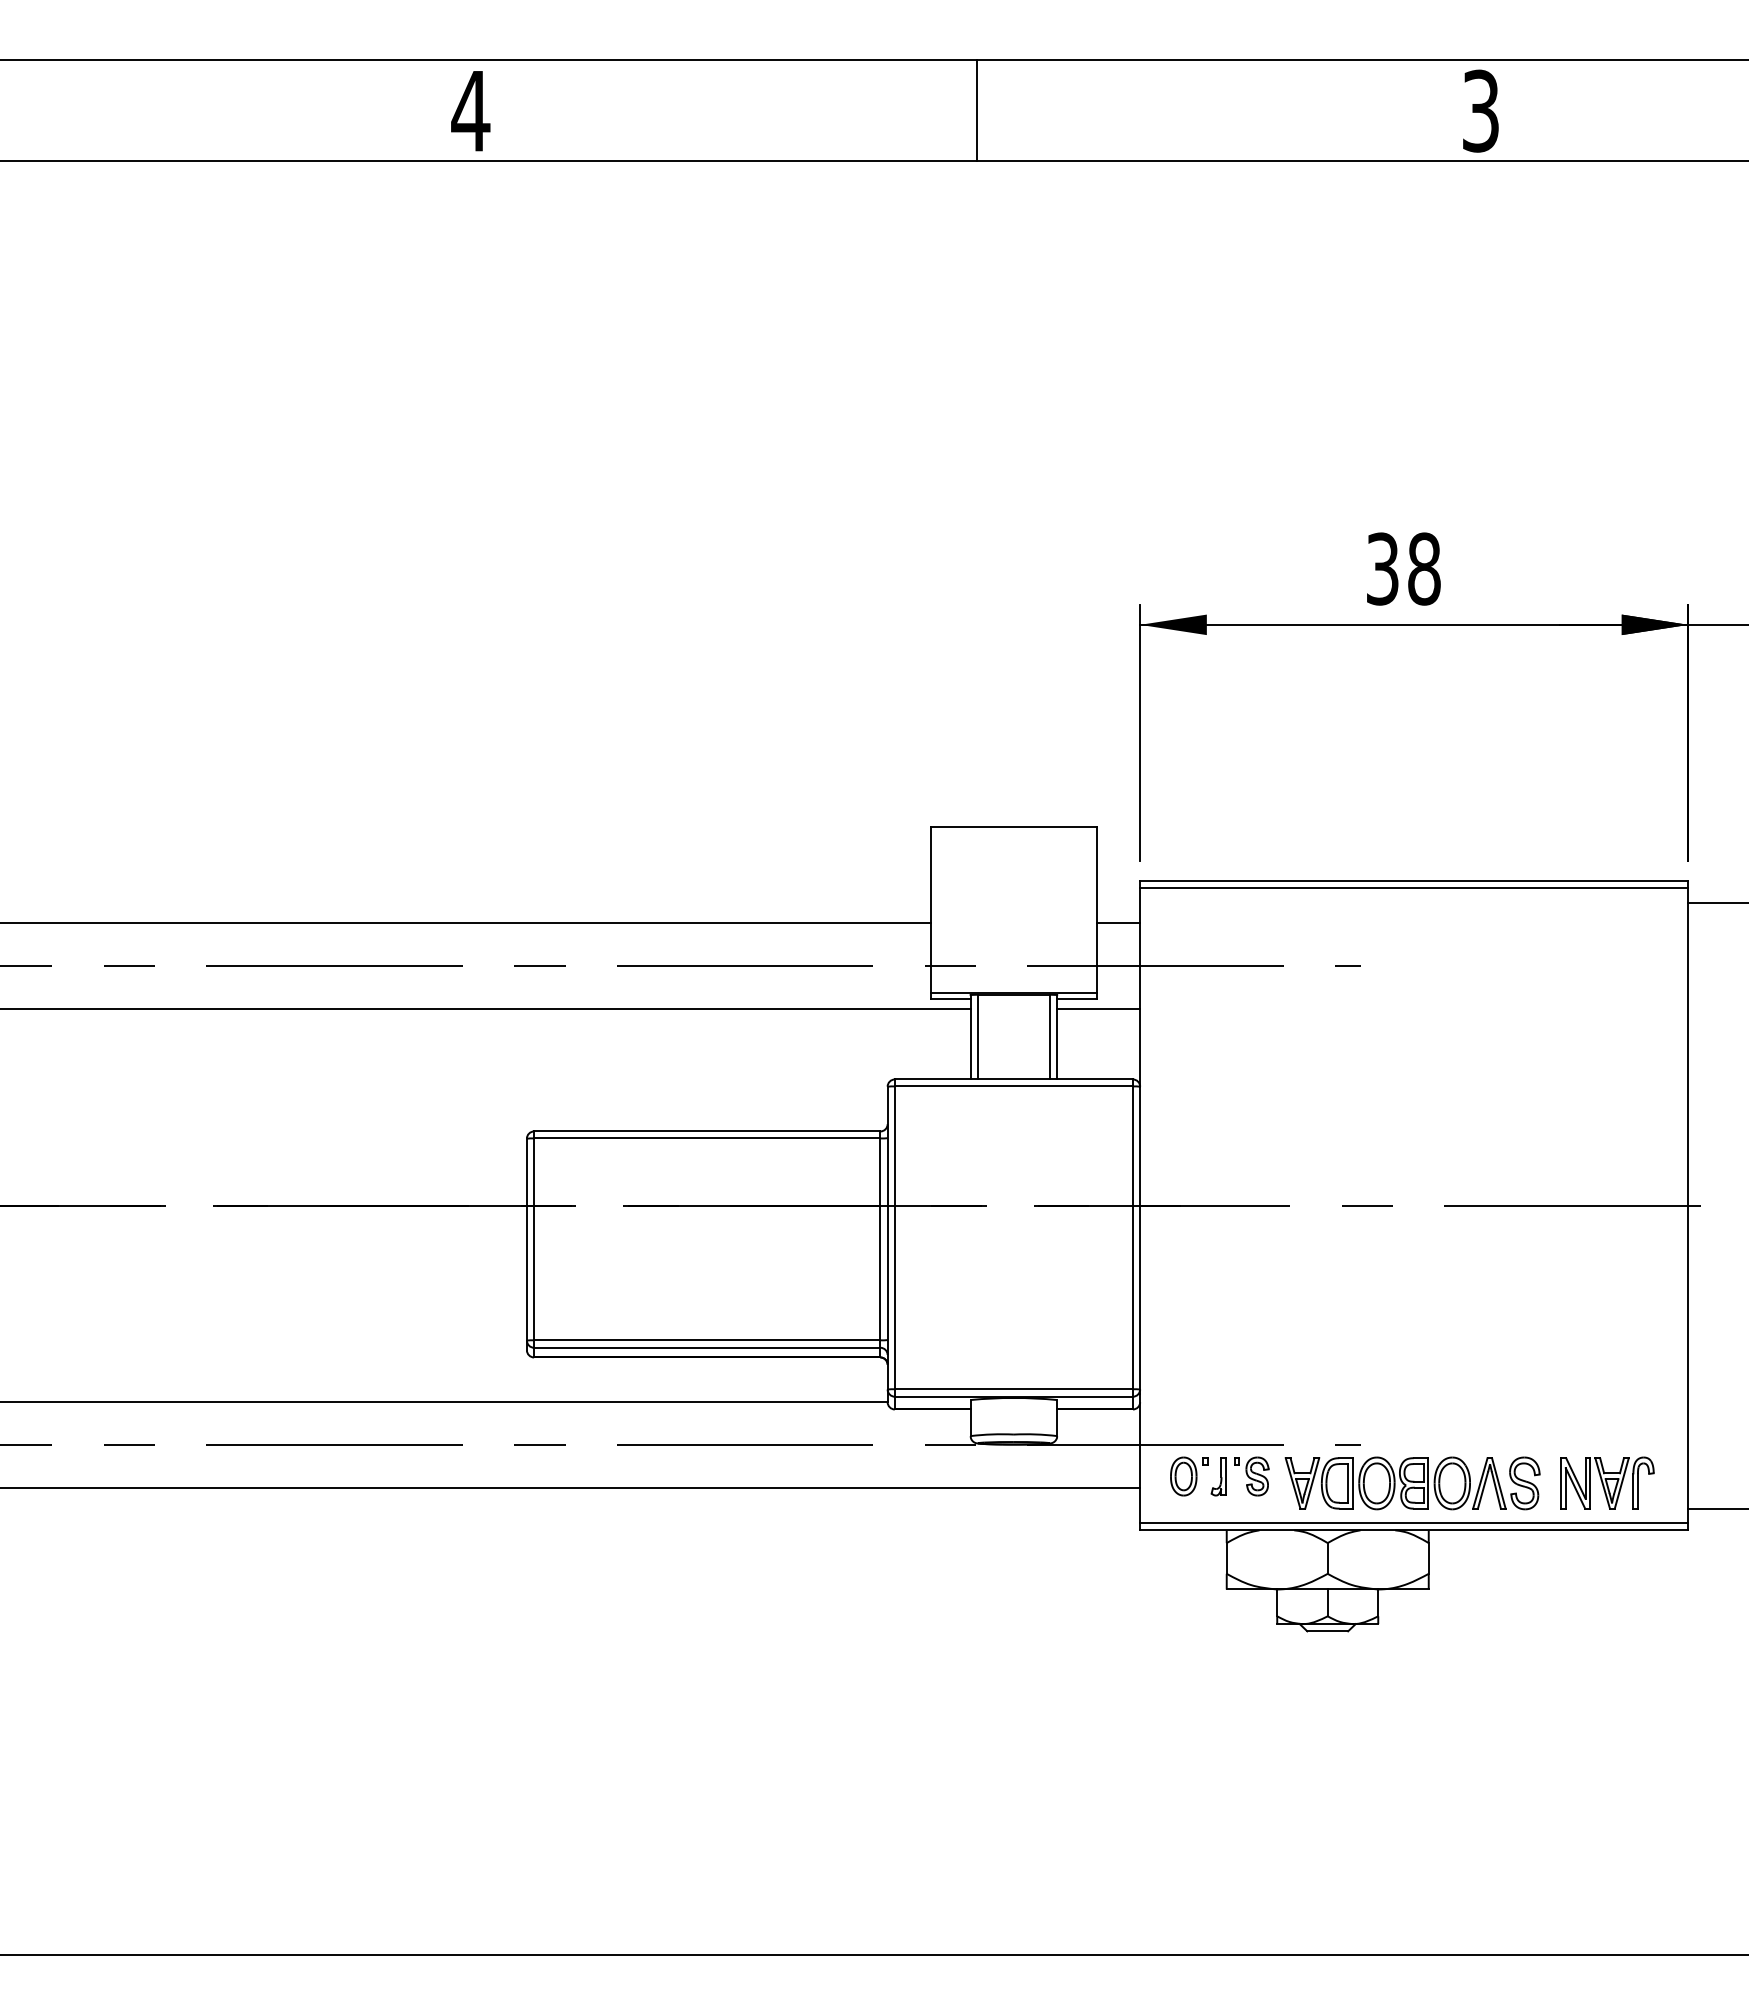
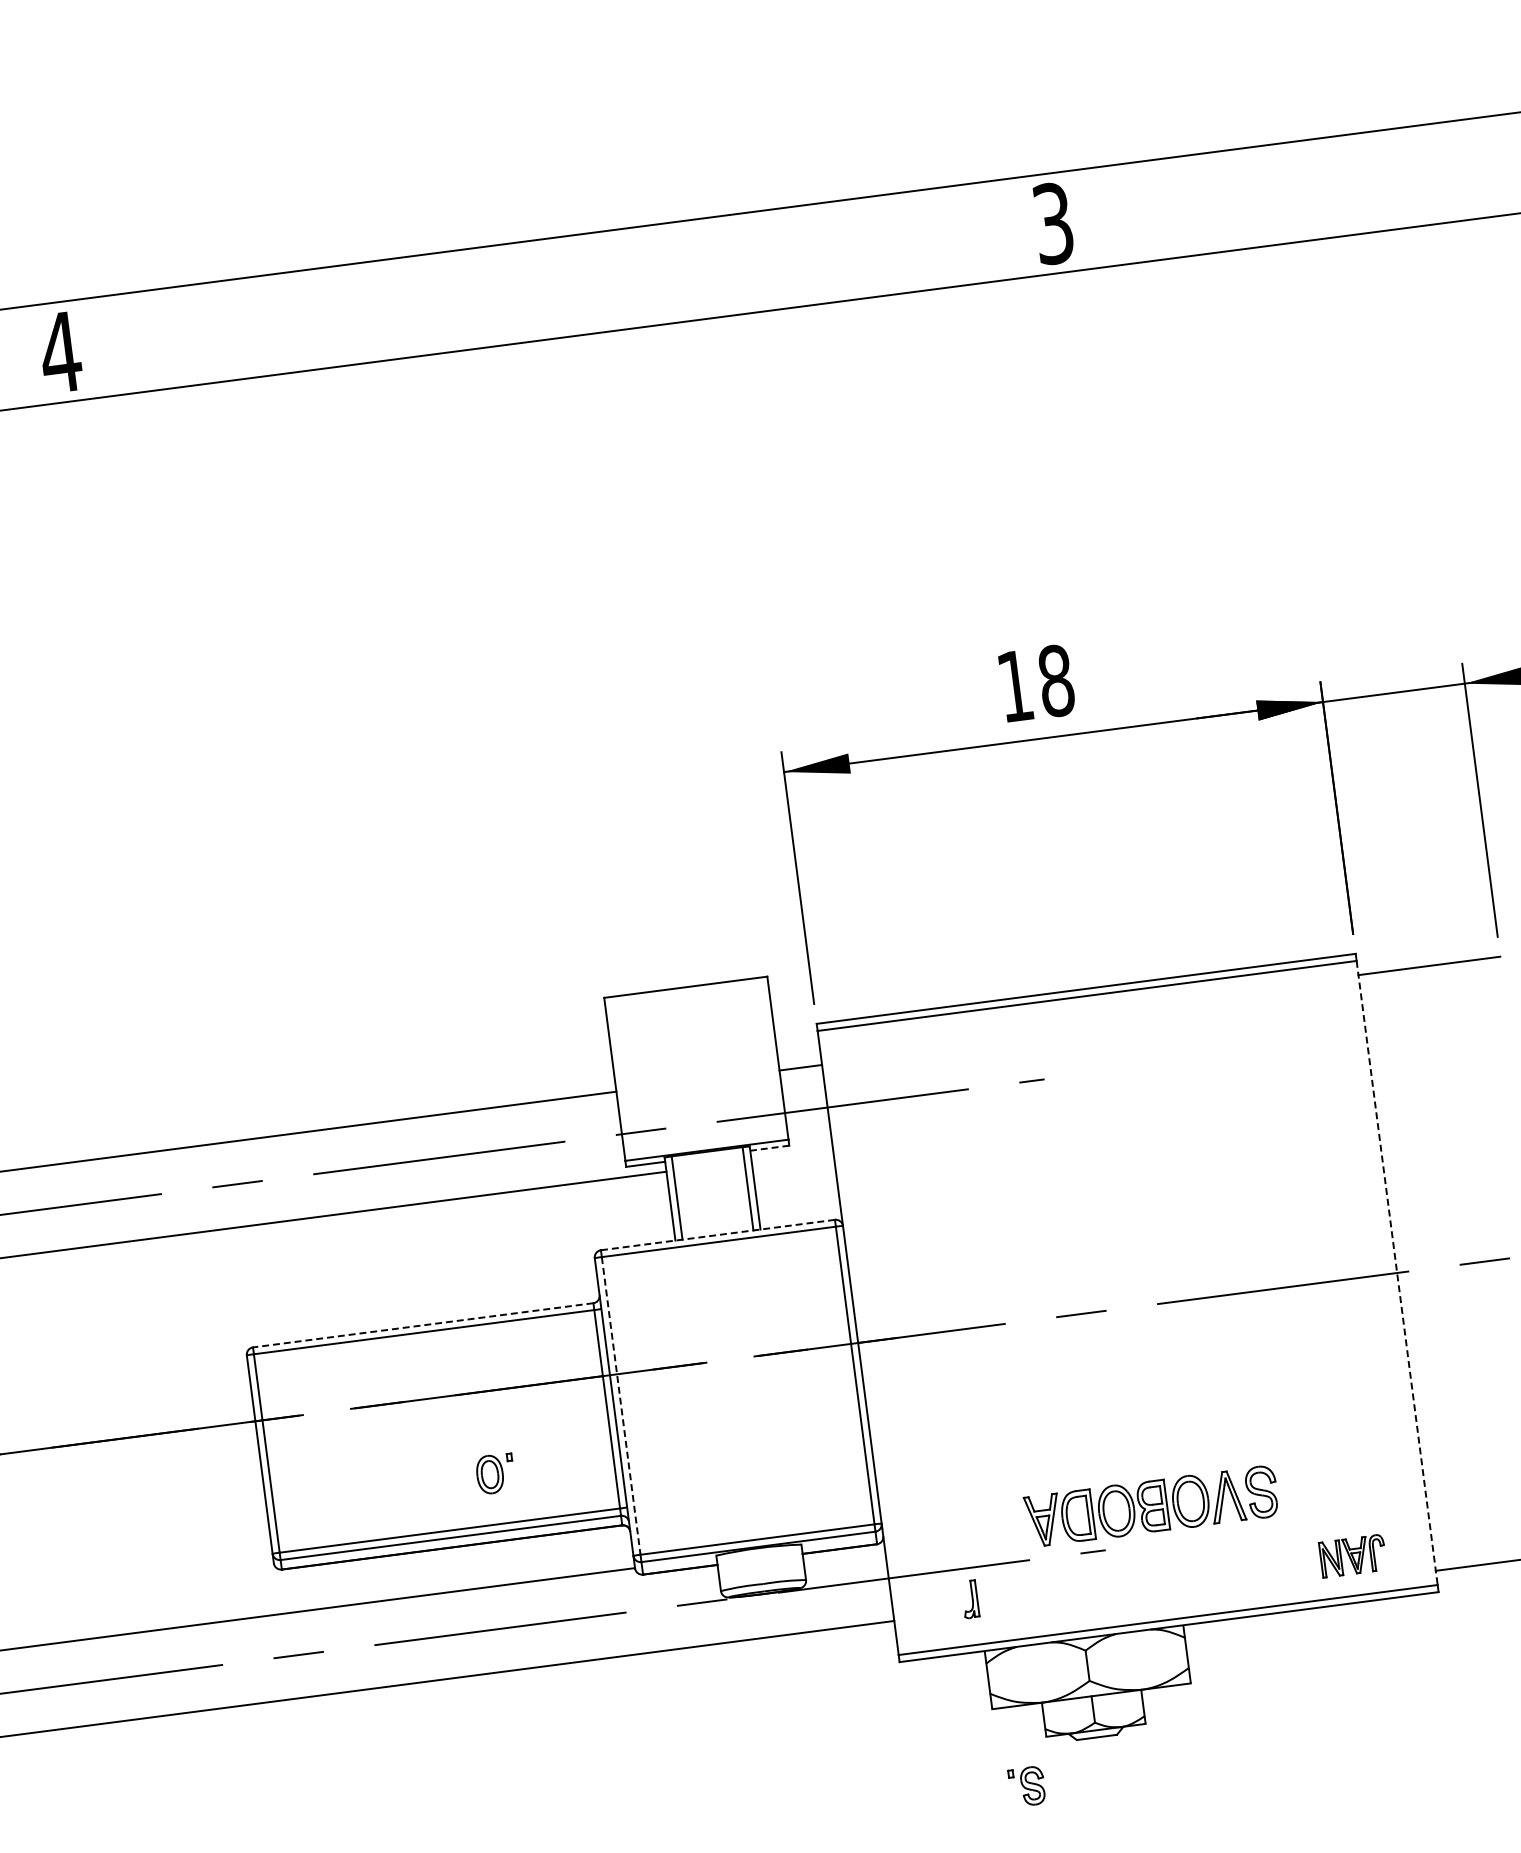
line: (976, 110) -> (557, 287), removed
text: (1382, 568) -> (1015, 685), 38 -> 18
line: (1077, 999) -> (770, 1148), solid -> dashed
line: (1098, 1009) -> (792, 1155), removed
line: (1013, 1079) -> (717, 1235), solid -> dashed
line: (706, 1131) -> (422, 1325), solid -> dashed
line: (1688, 1206) -> (1397, 1273), solid -> dashed
line: (894, 1238) -> (620, 1406), solid -> dashed
part: (1189, 1476) -> (495, 1473), moved
part: (1251, 1476) -> (1027, 1786), moved
part: (1607, 1482) -> (1352, 1555), size x0.7
part: (1412, 1483) -> (1151, 1506), moved

